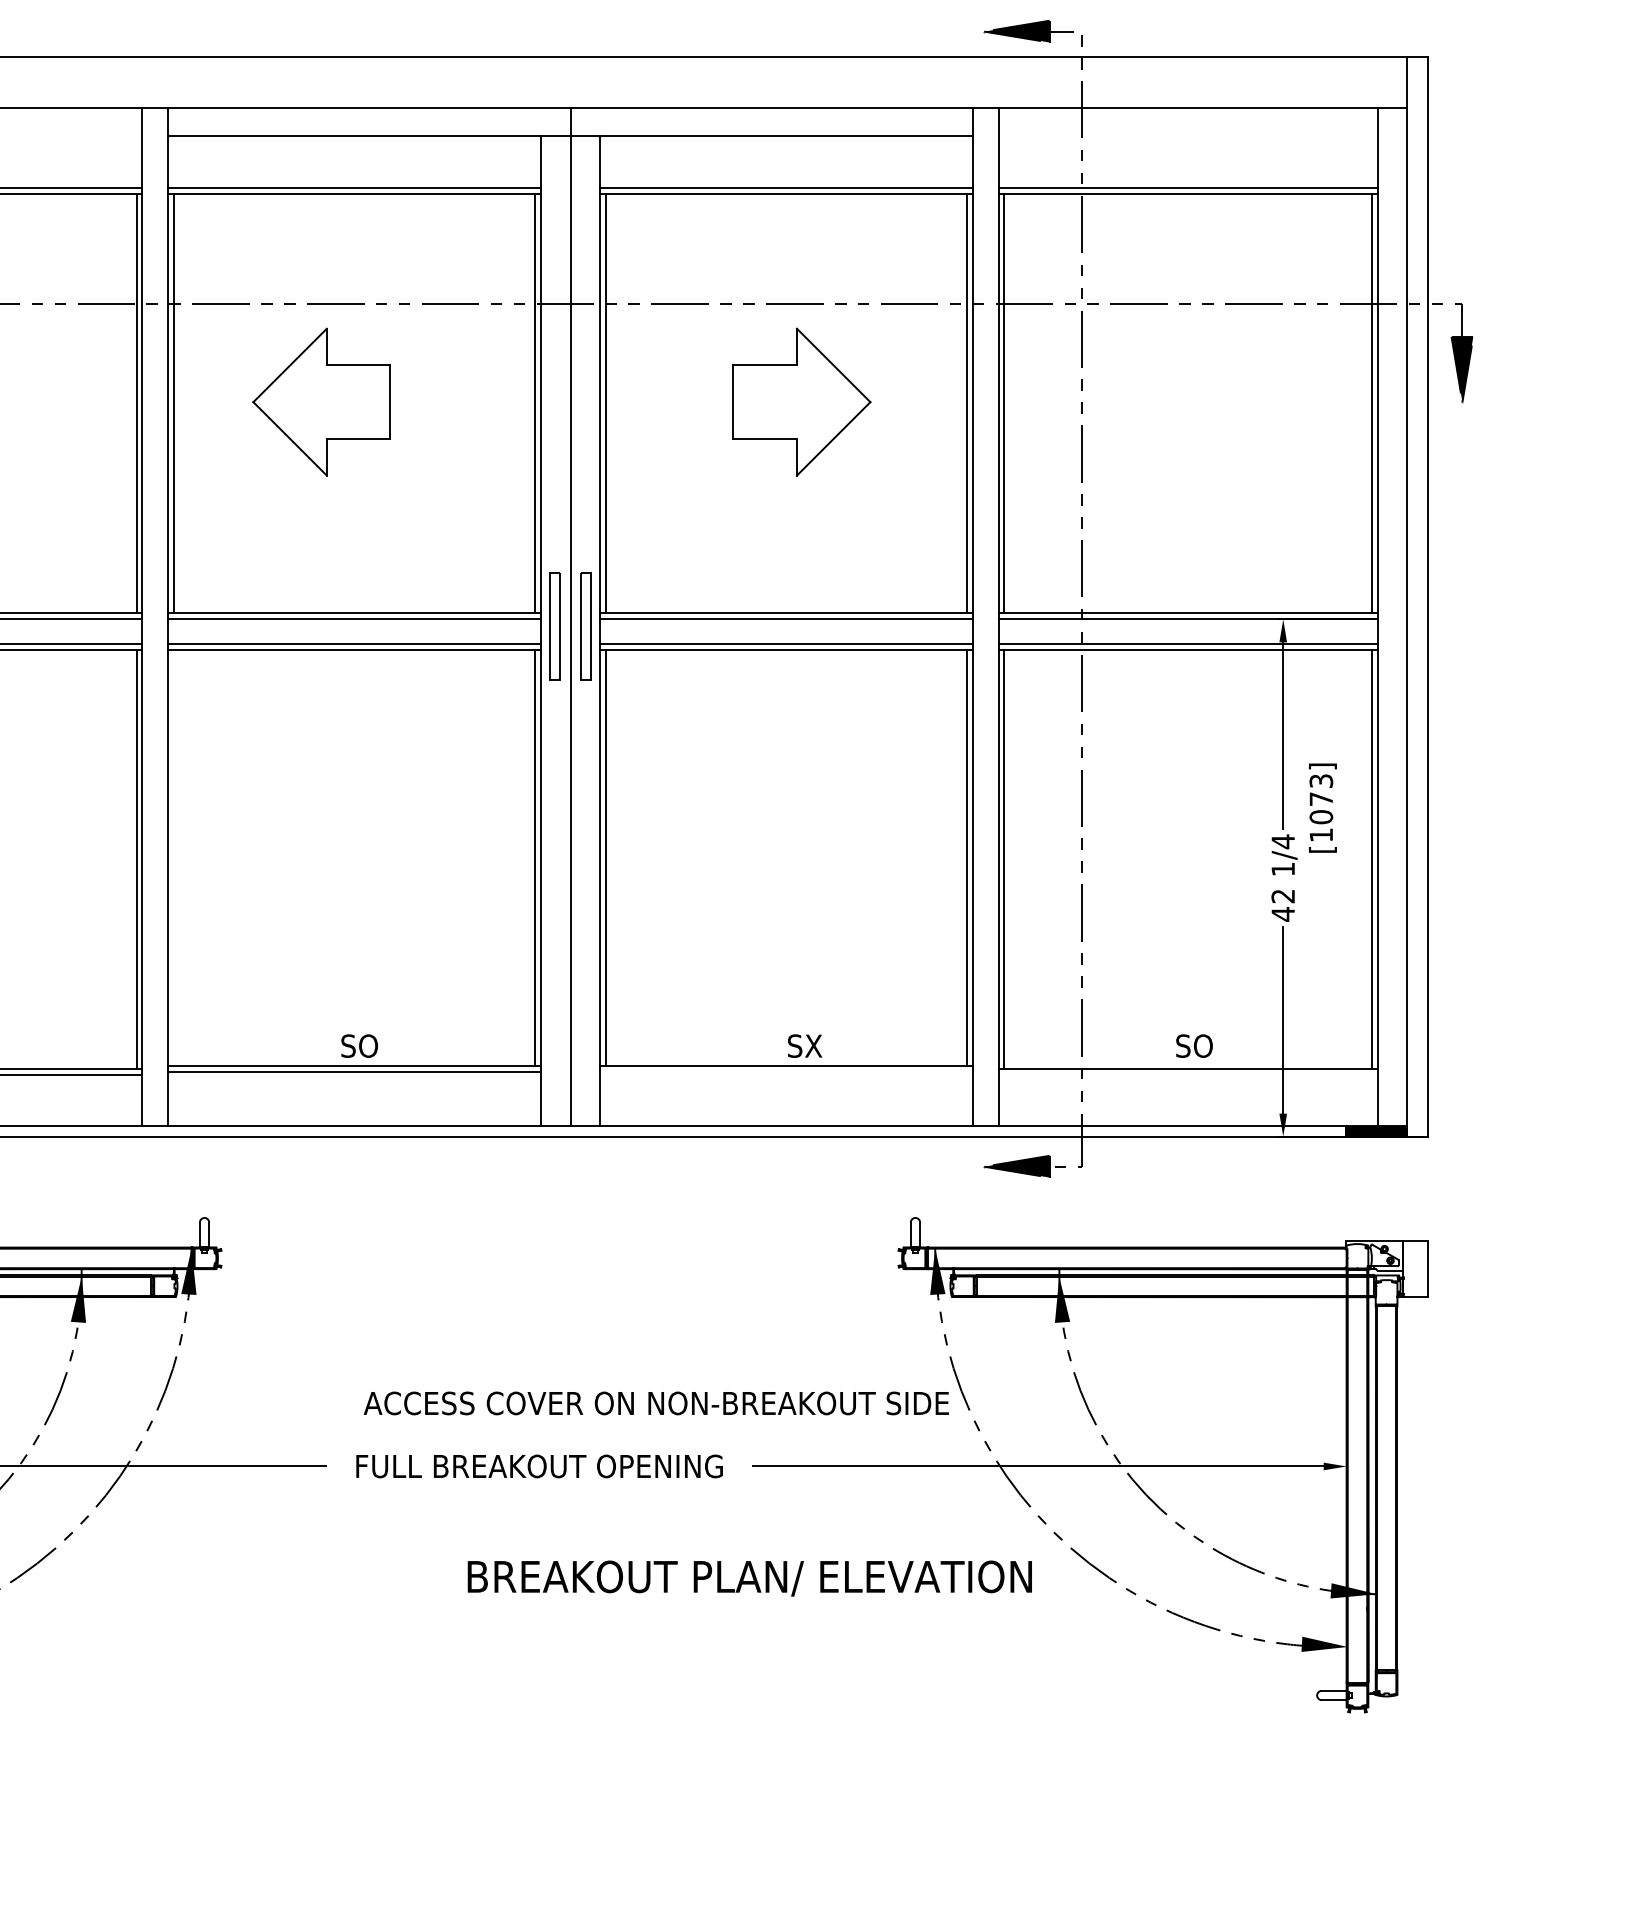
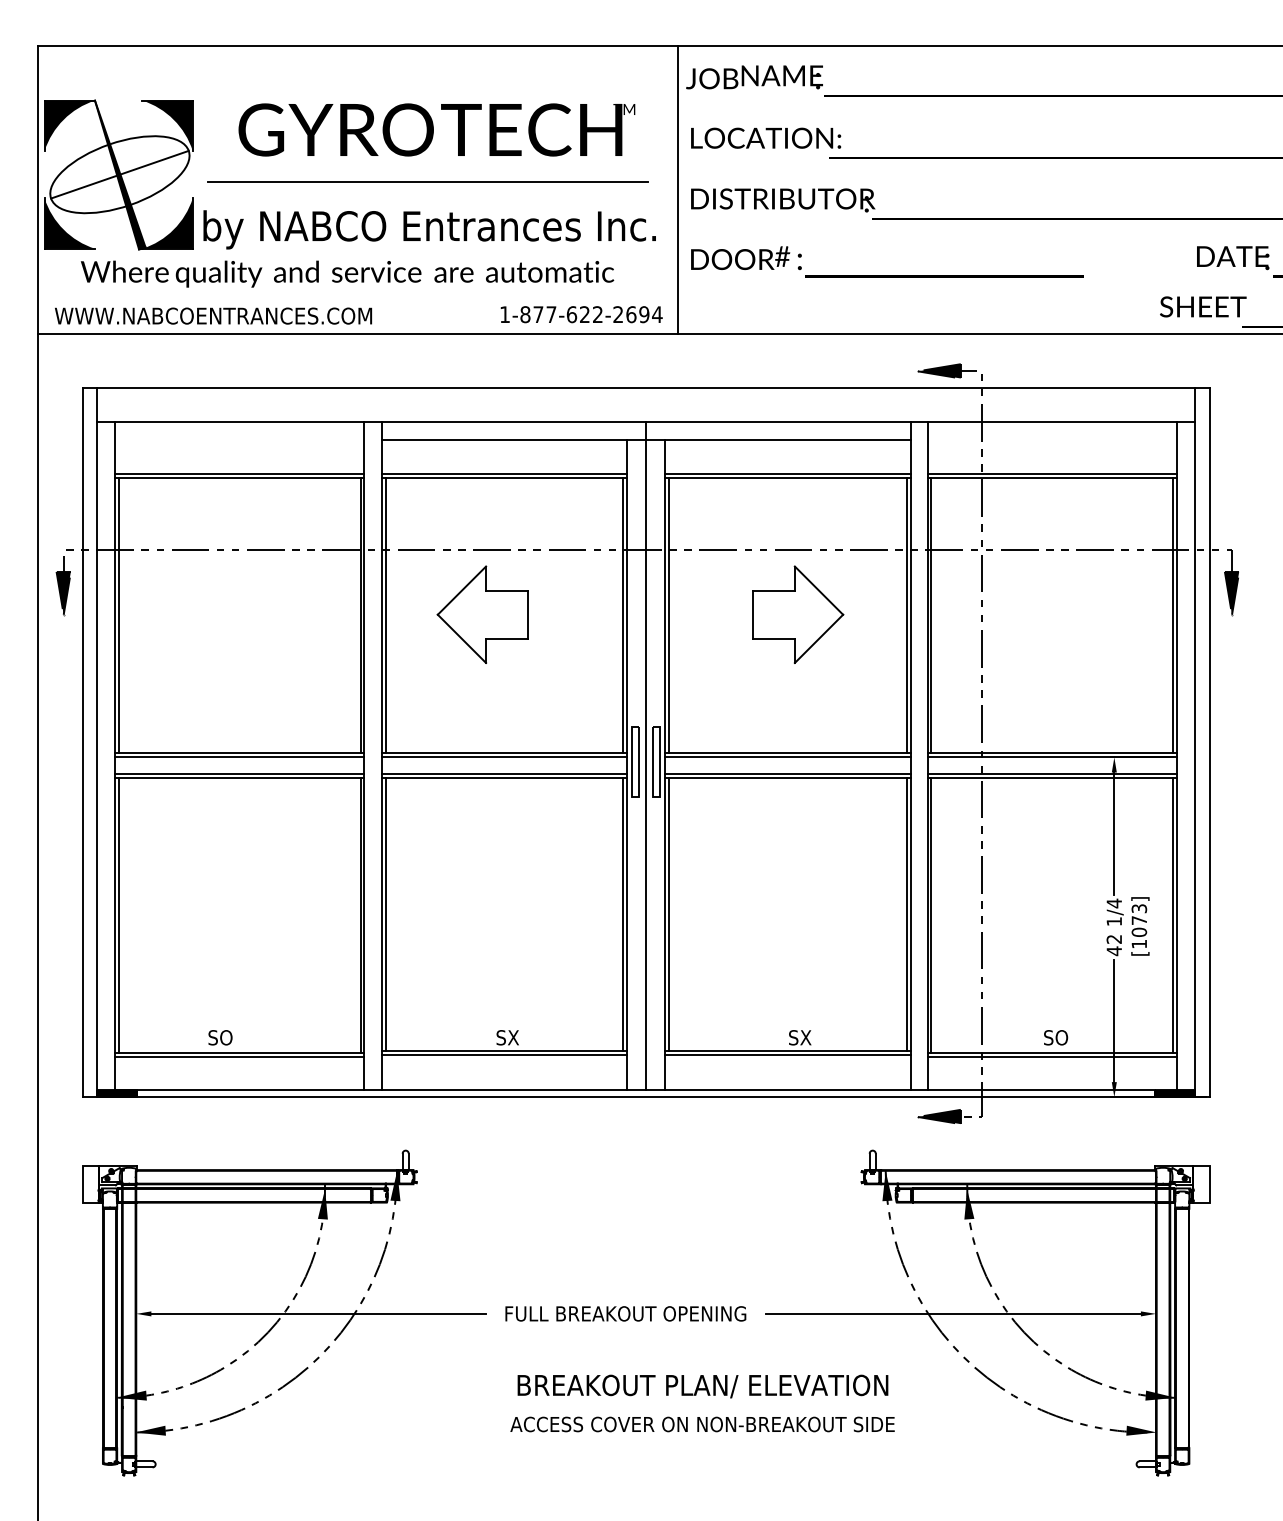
text: (1323, 808) -> (1140, 926), moved
line: (173, 856) -> (385, 913), added
text: (359, 1045) -> (507, 1037), SO -> SX
line: (785, 1071) -> (787, 1054), added
line: (1187, 1076) -> (1051, 1057), added
text: (656, 1403) -> (702, 1424), moved
text: (749, 1578) -> (702, 1386), moved

